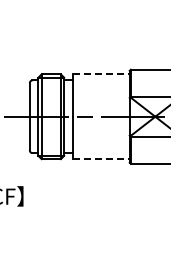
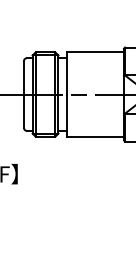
line: (101, 74) -> (95, 52), dashed -> solid
line: (101, 159) -> (95, 137), dashed -> solid

